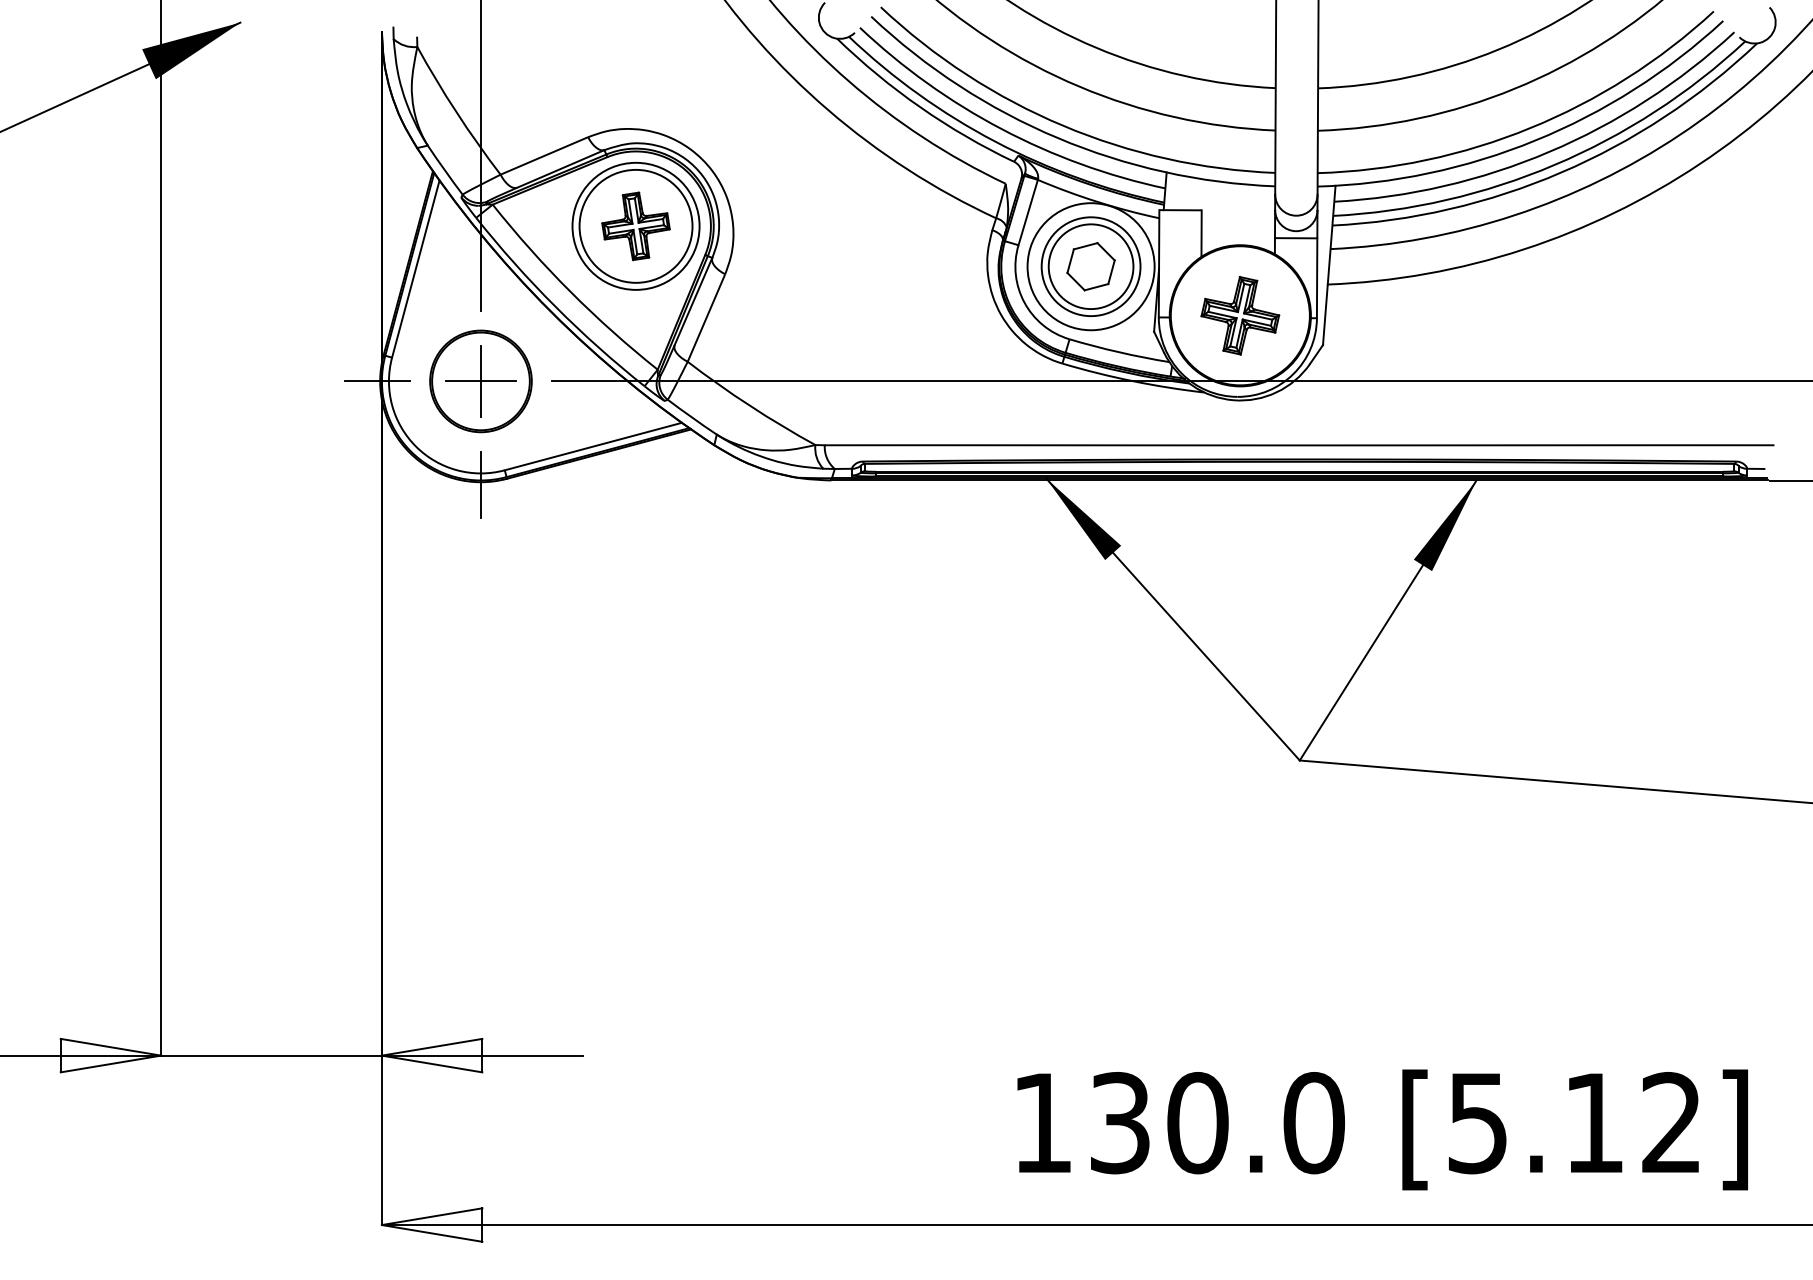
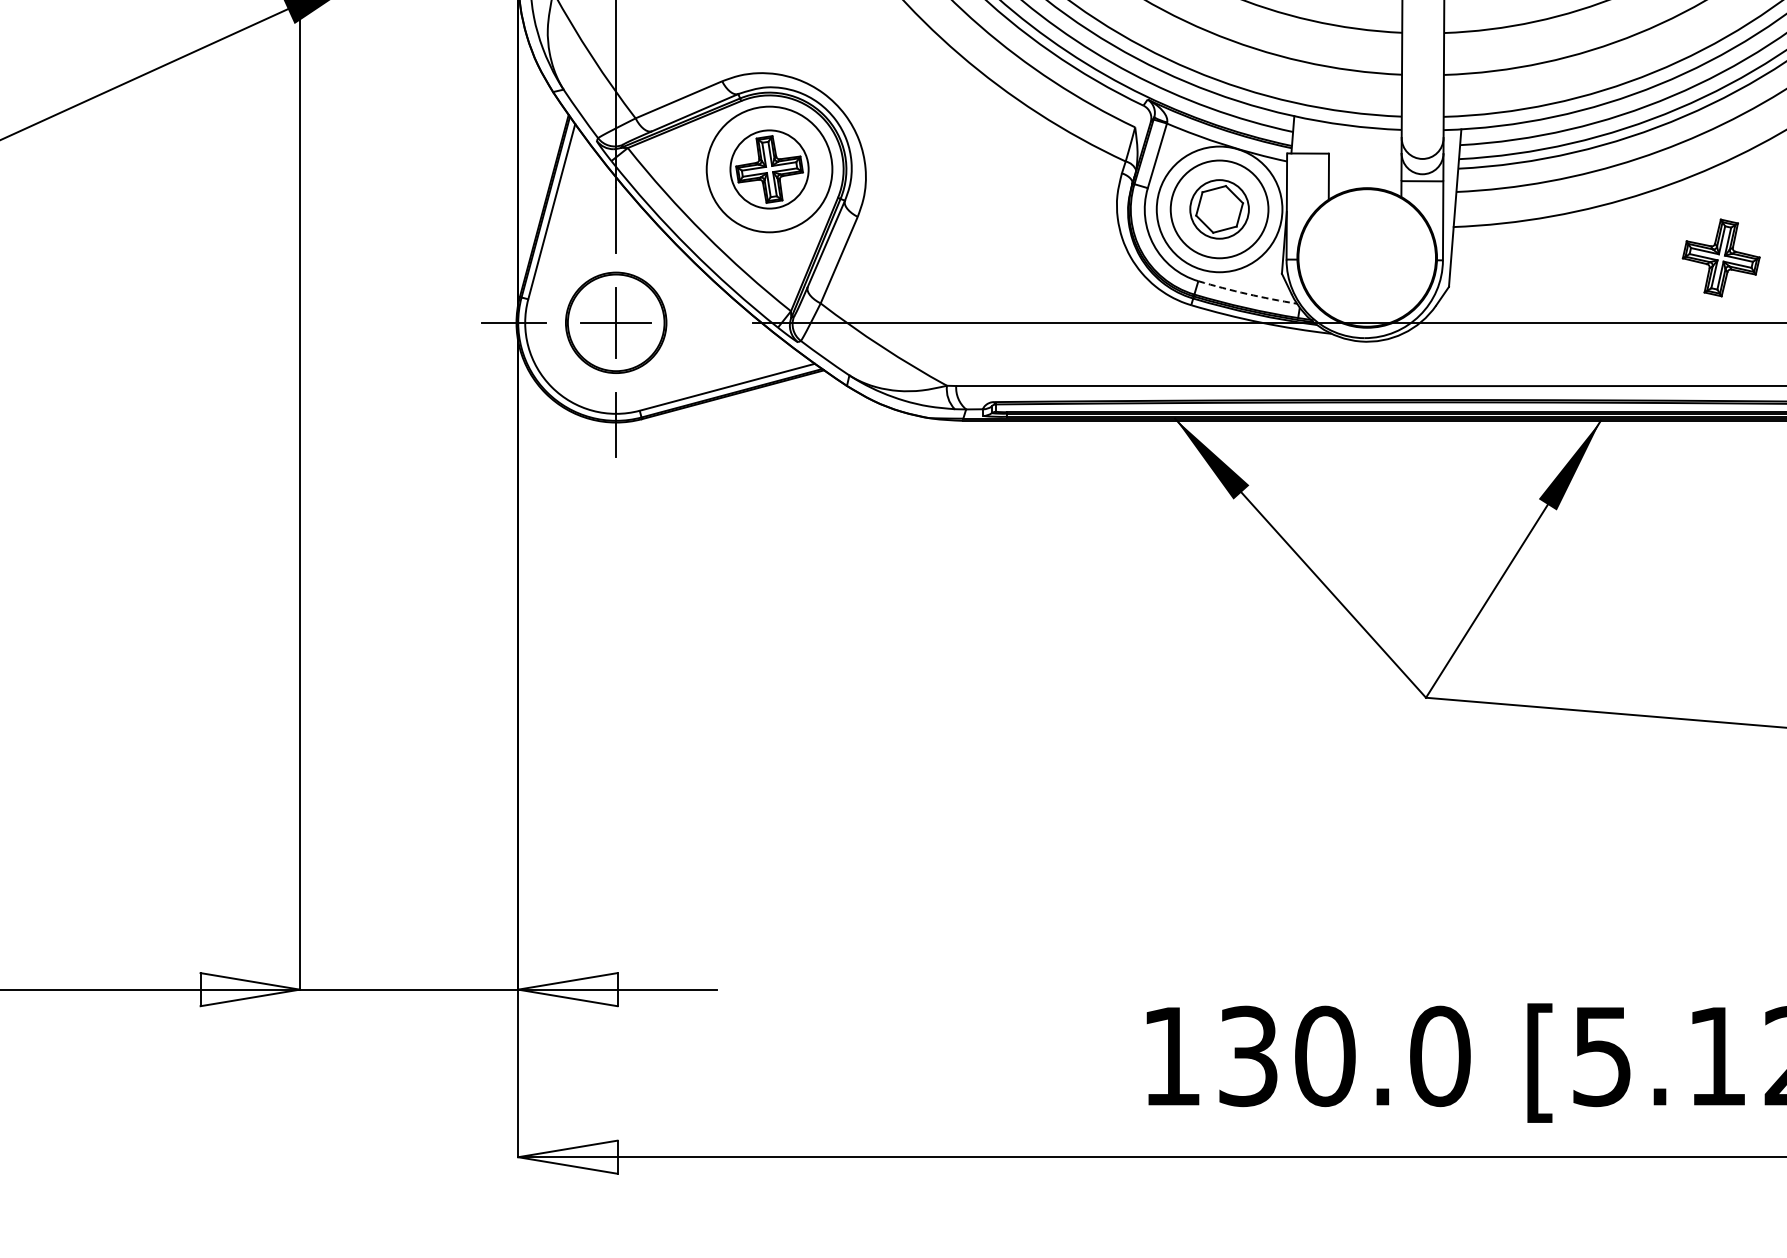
circle: (635, 225) -> (769, 168), size x0.7
circle: (1090, 266) -> (1219, 209), size x0.7
part: (1240, 315) -> (1721, 257), moved
arc: (1119, 352) -> (1247, 294), solid -> dashed
line: (584, 381) -> (718, 322), removed

